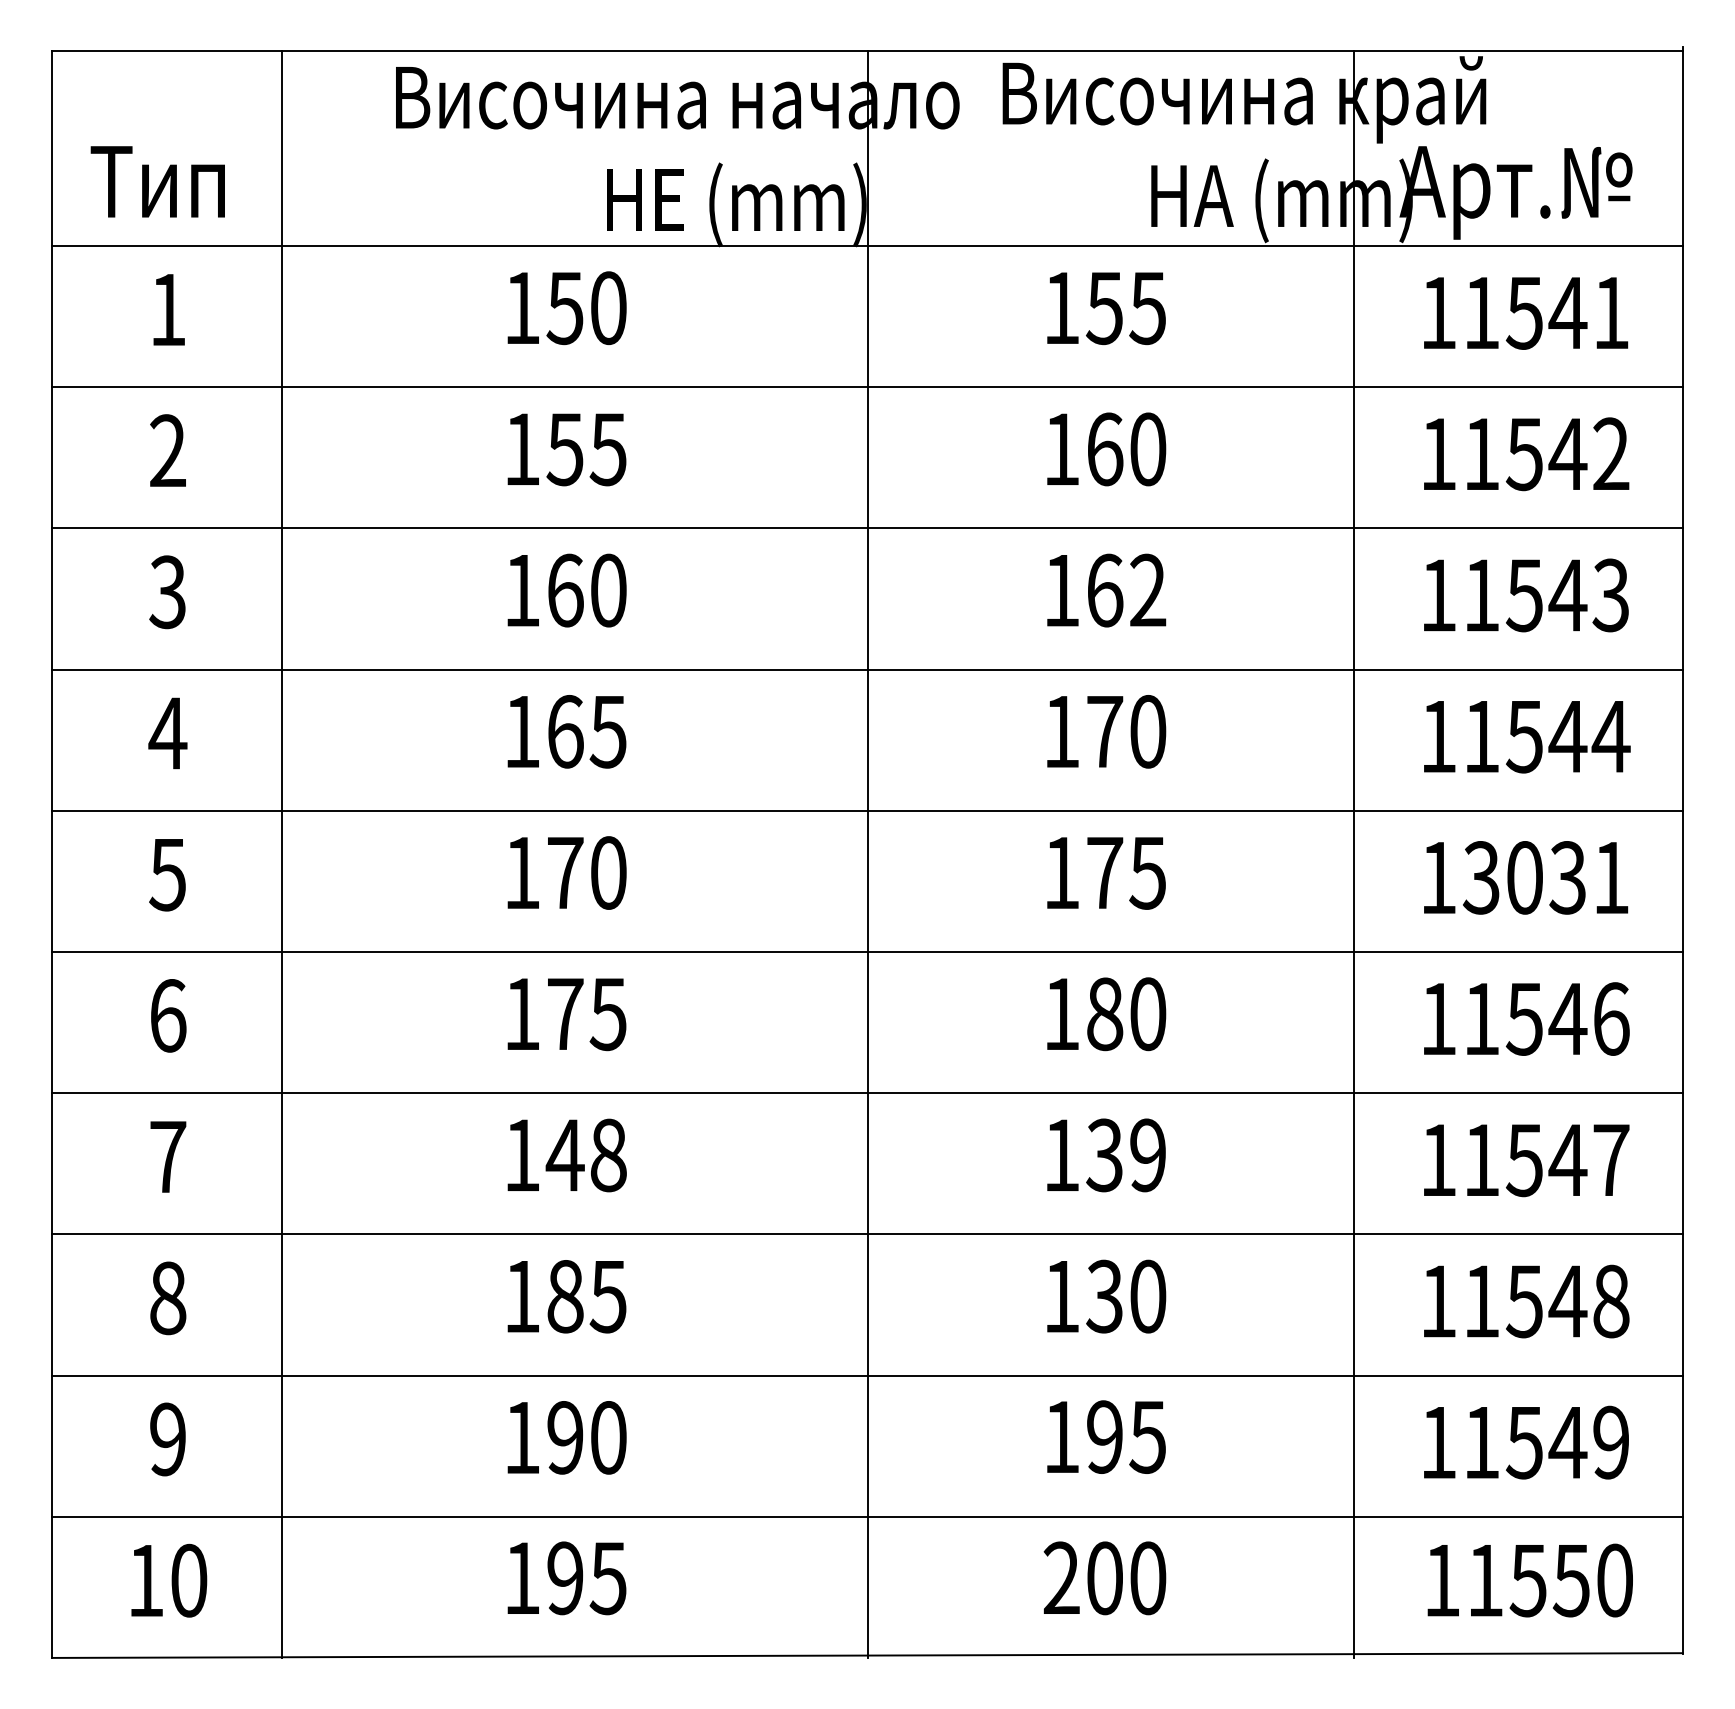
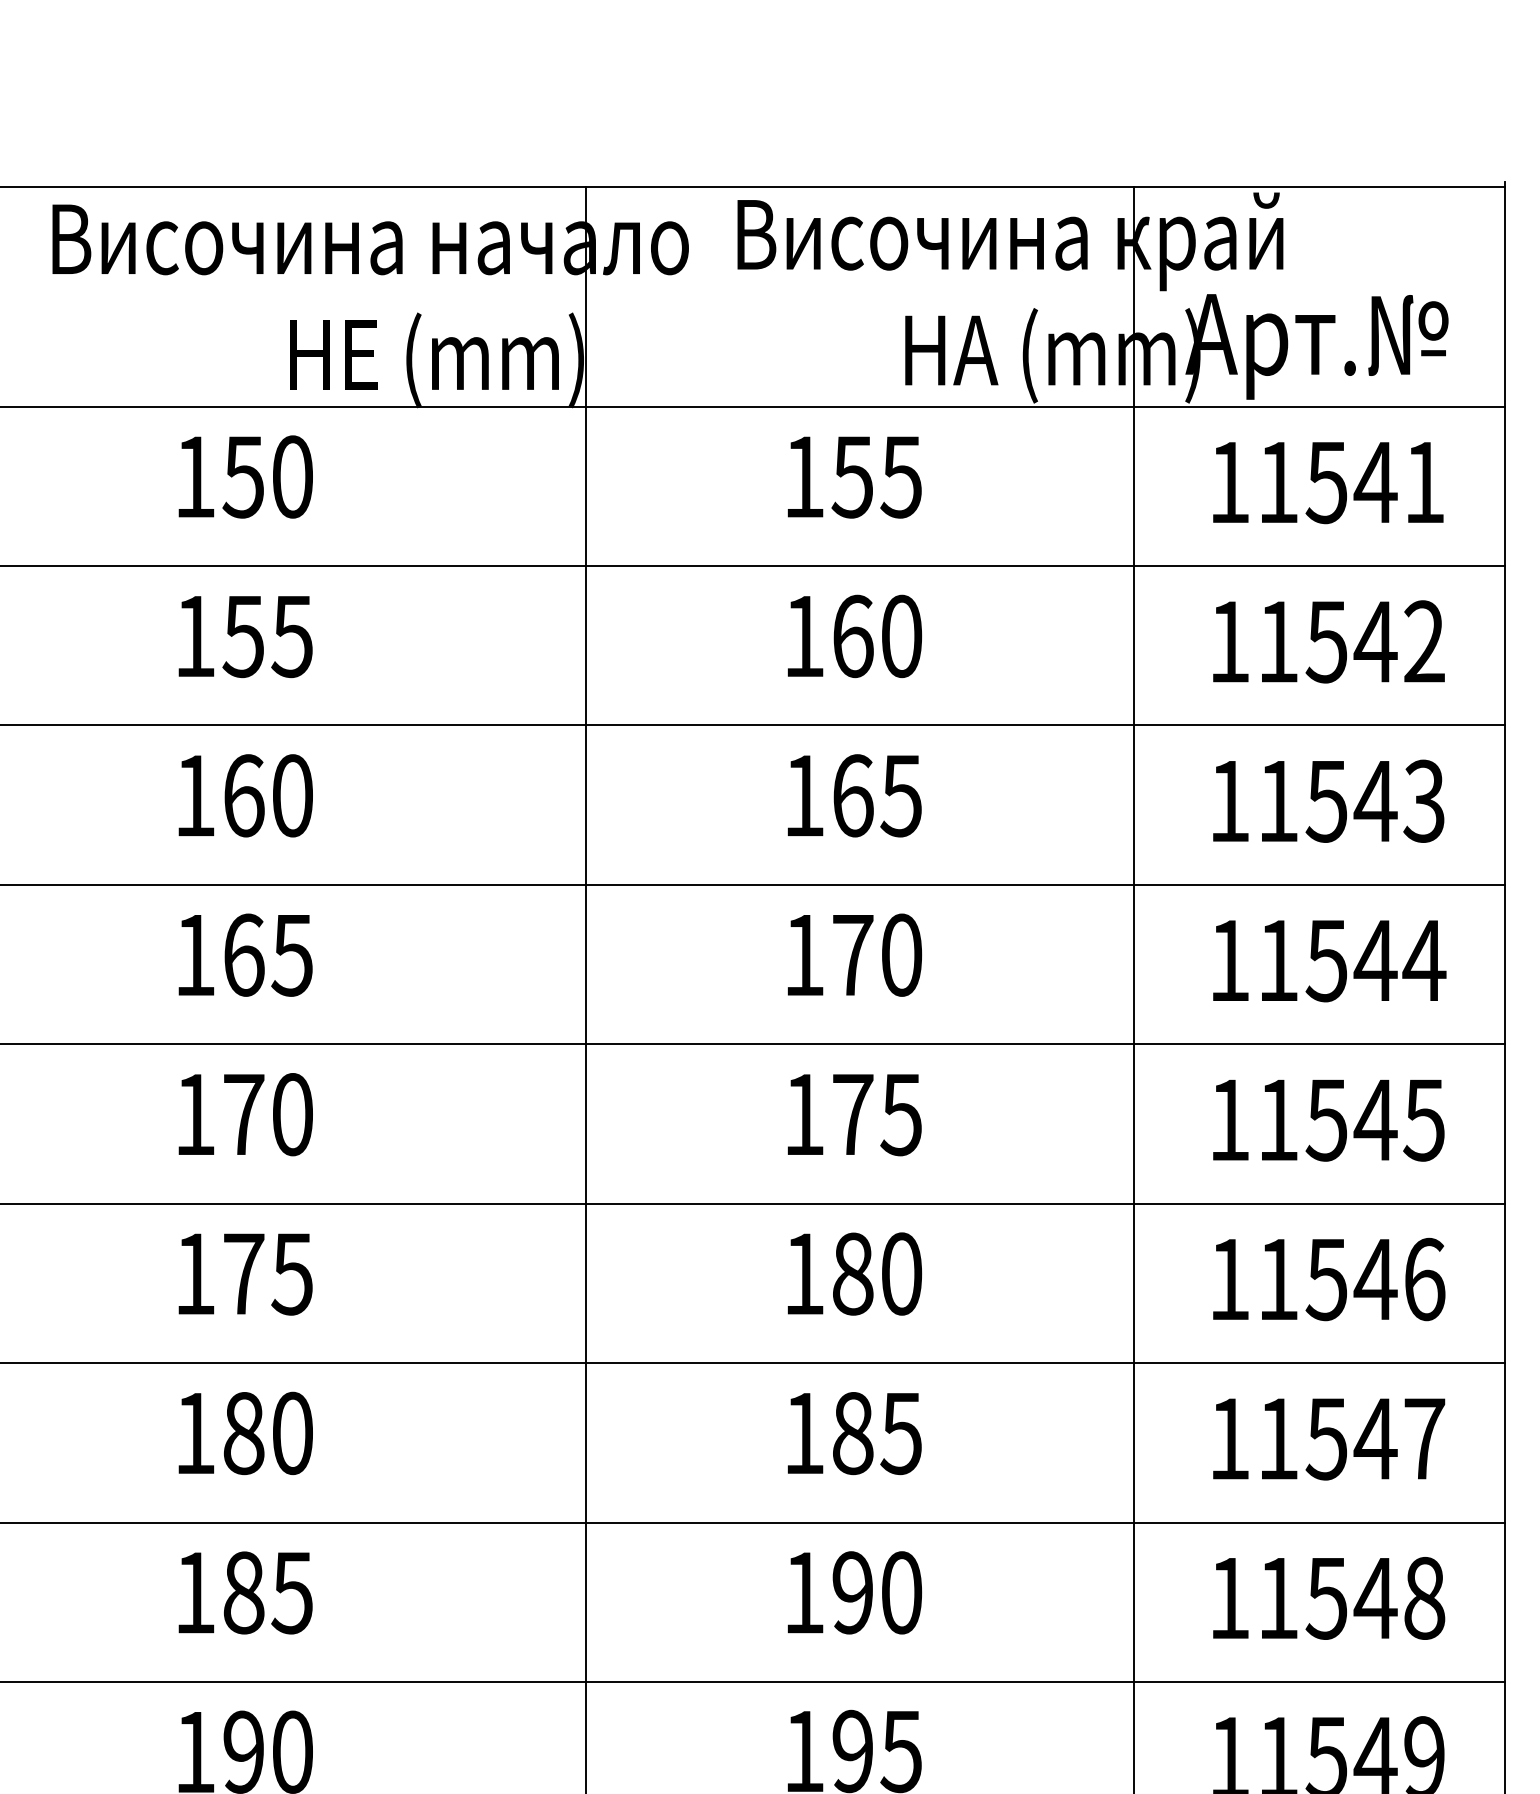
text: (1147, 590) -> (900, 795), 162 -> 165
text: (1545, 877) -> (1350, 1119), 13031 -> 11545
text: (585, 1155) -> (266, 1433), 148 -> 180
text: (1125, 1155) -> (876, 1433), 139 -> 185
text: (1104, 1296) -> (852, 1592), 130 -> 190

